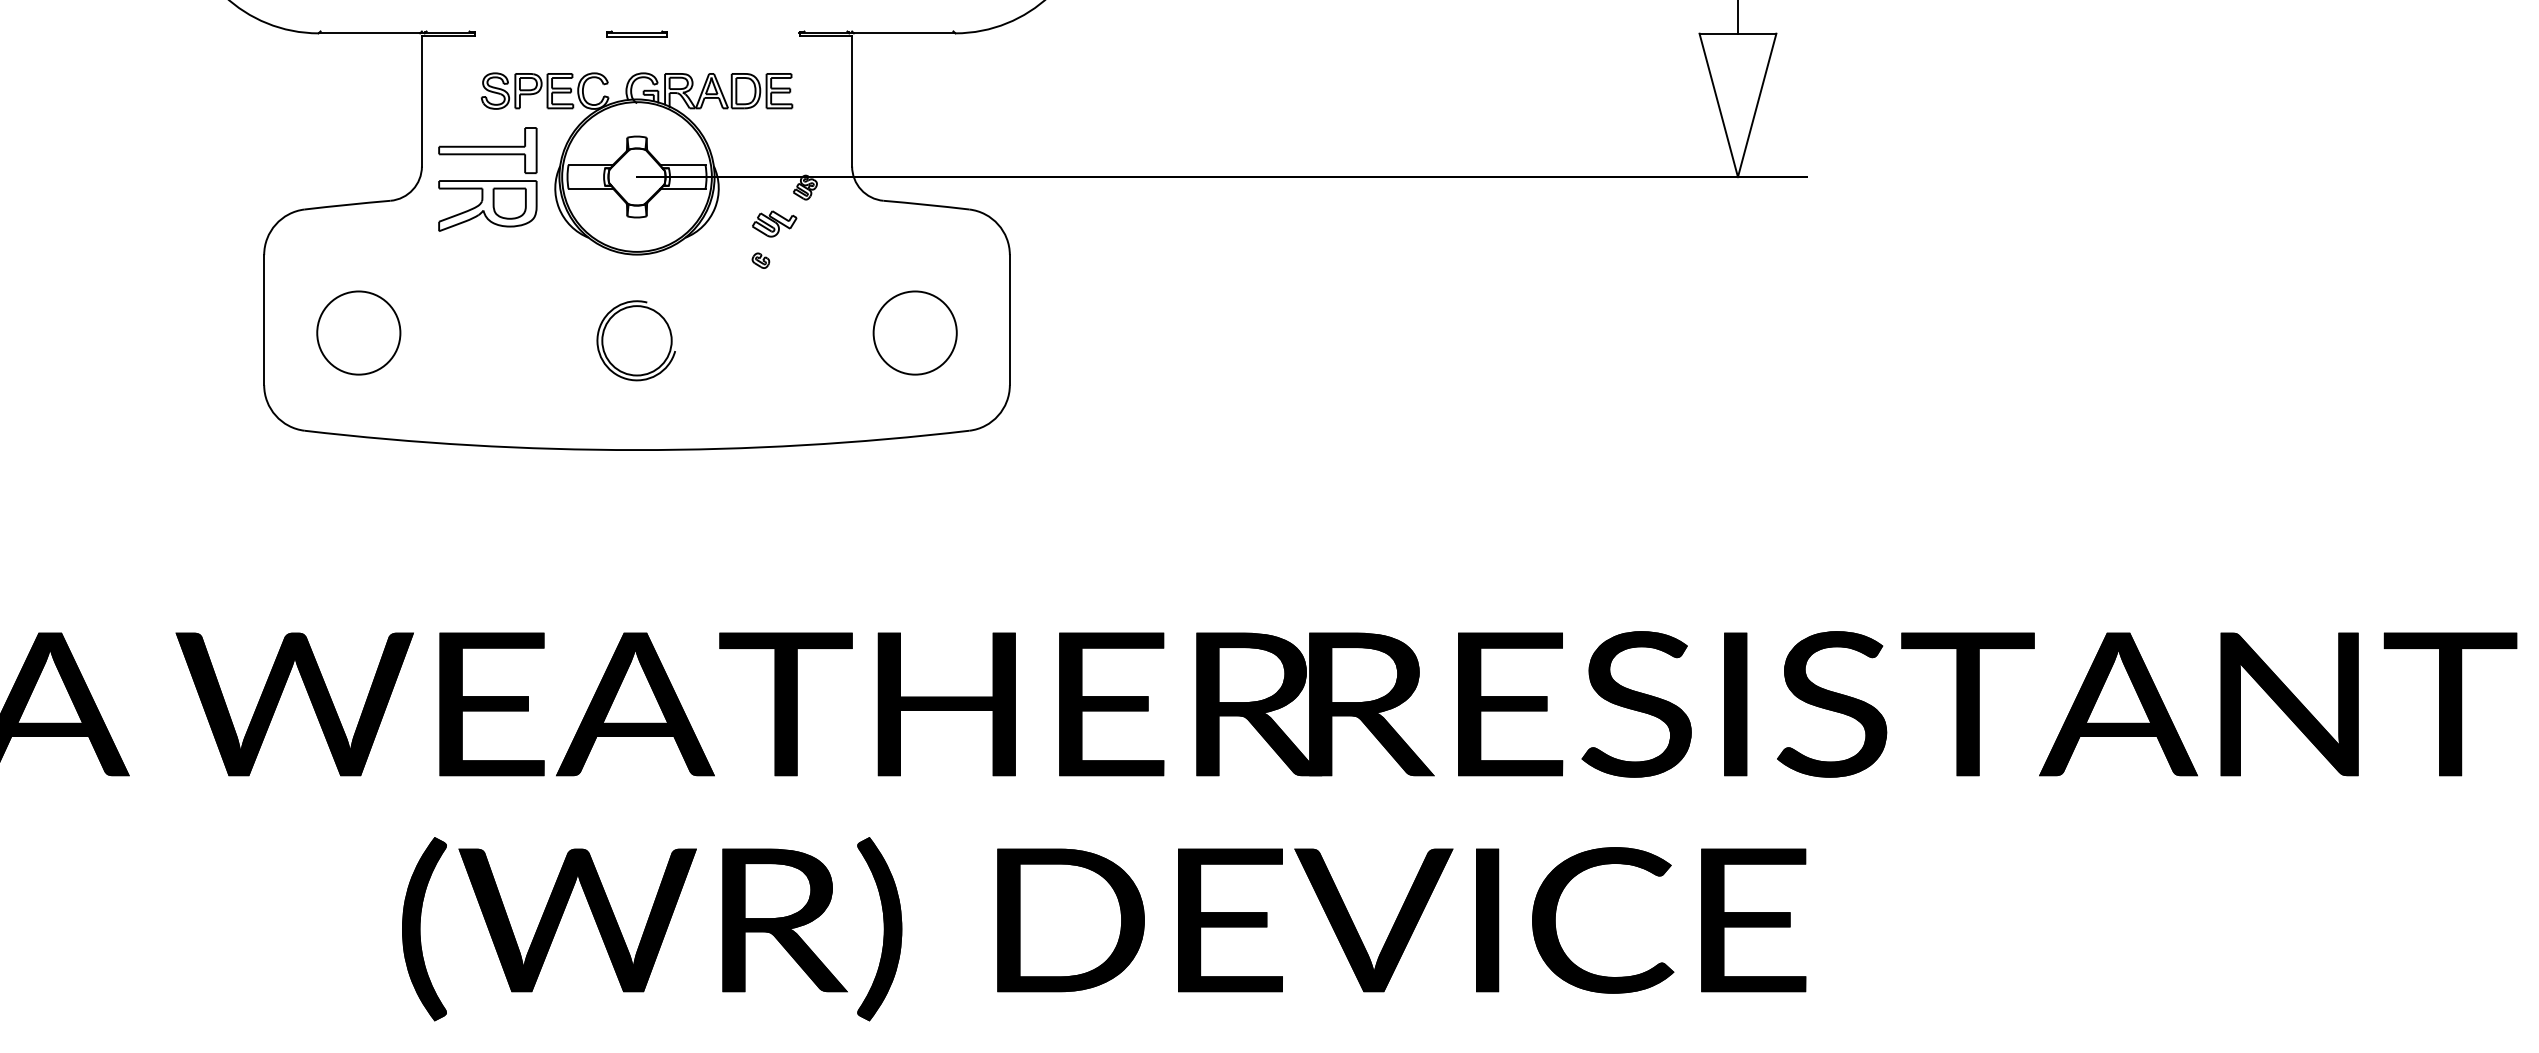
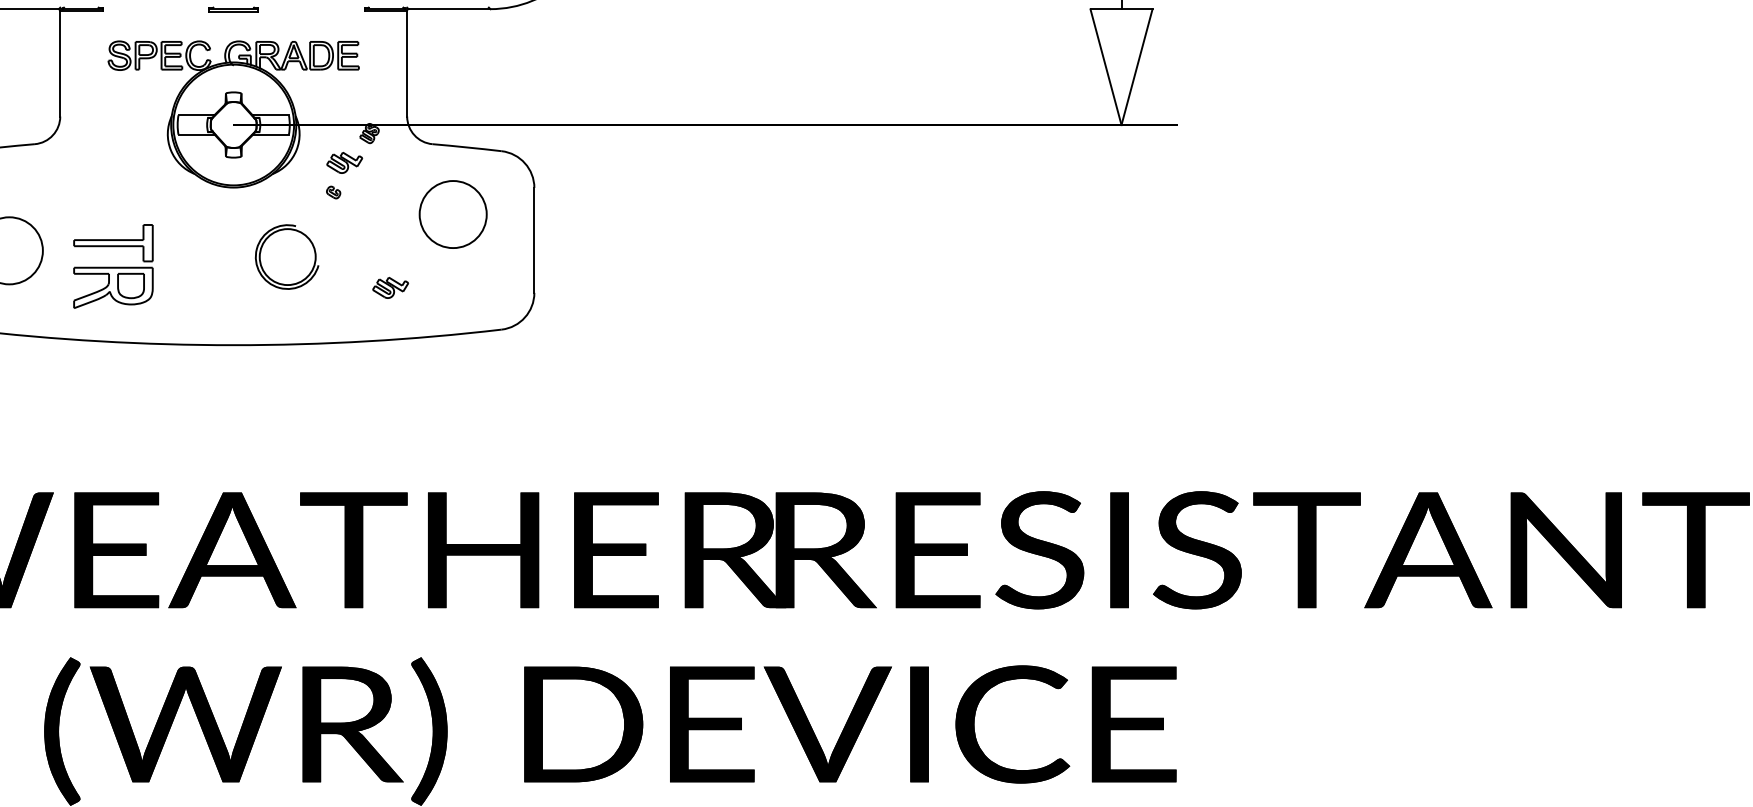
part: (487, 179) -> (113, 266), moved
circle: (914, 332) -> (452, 214), moved
part: (635, 340) -> (286, 256), moved
part: (831, 378) -> (390, 287), added

